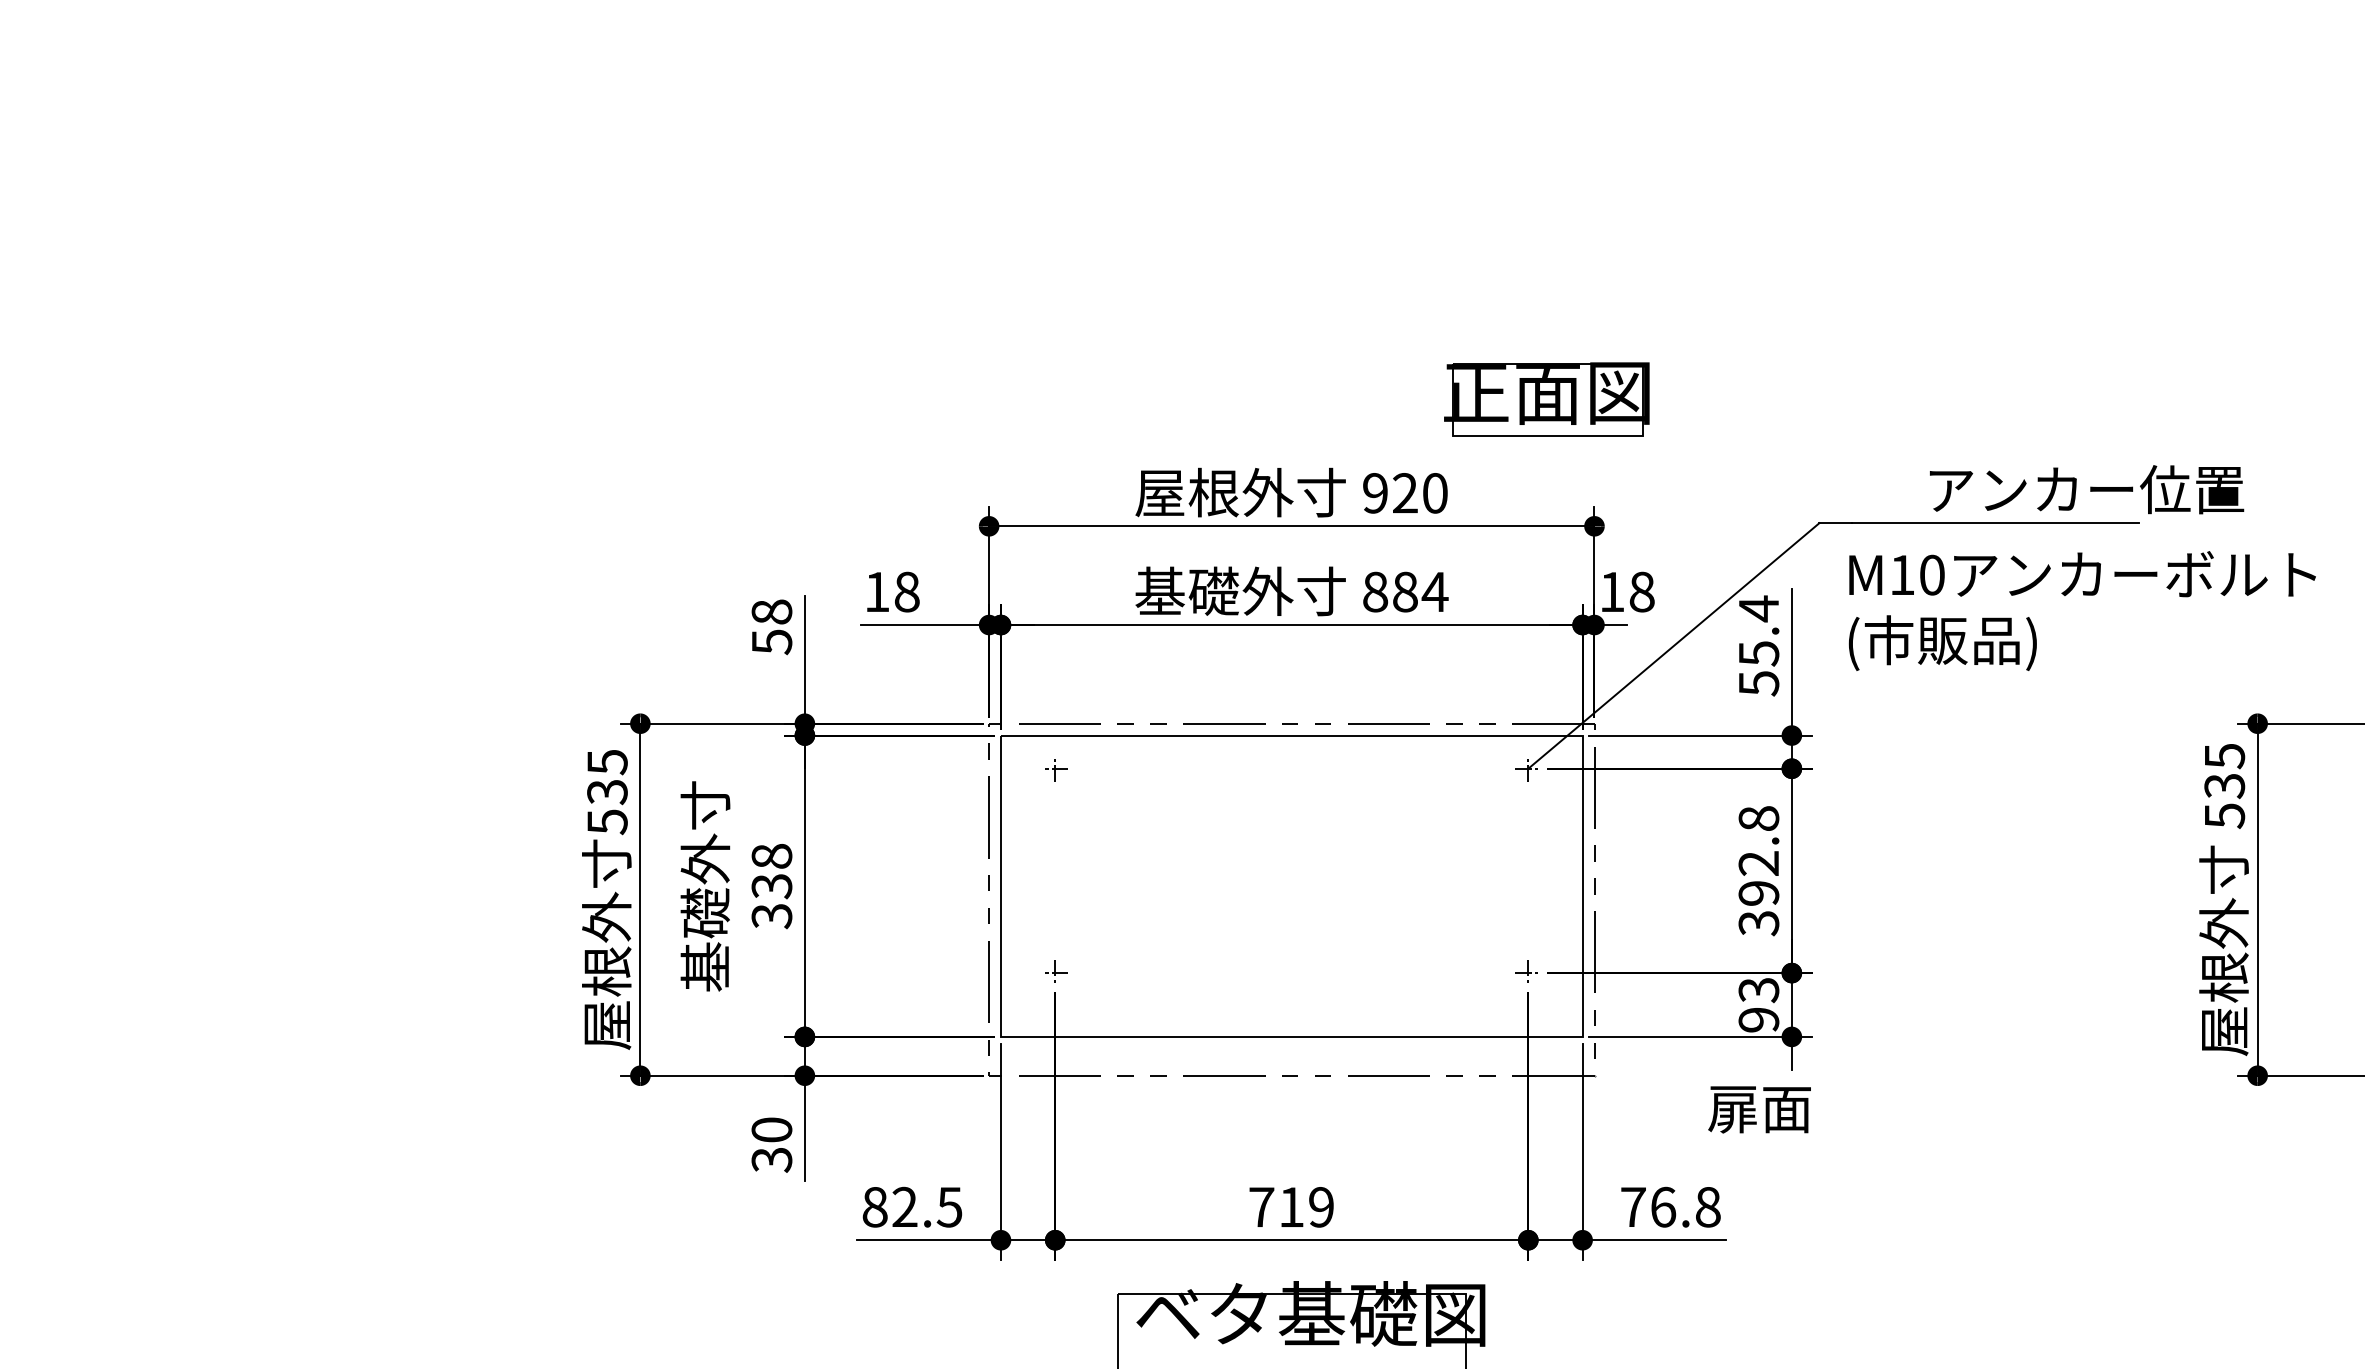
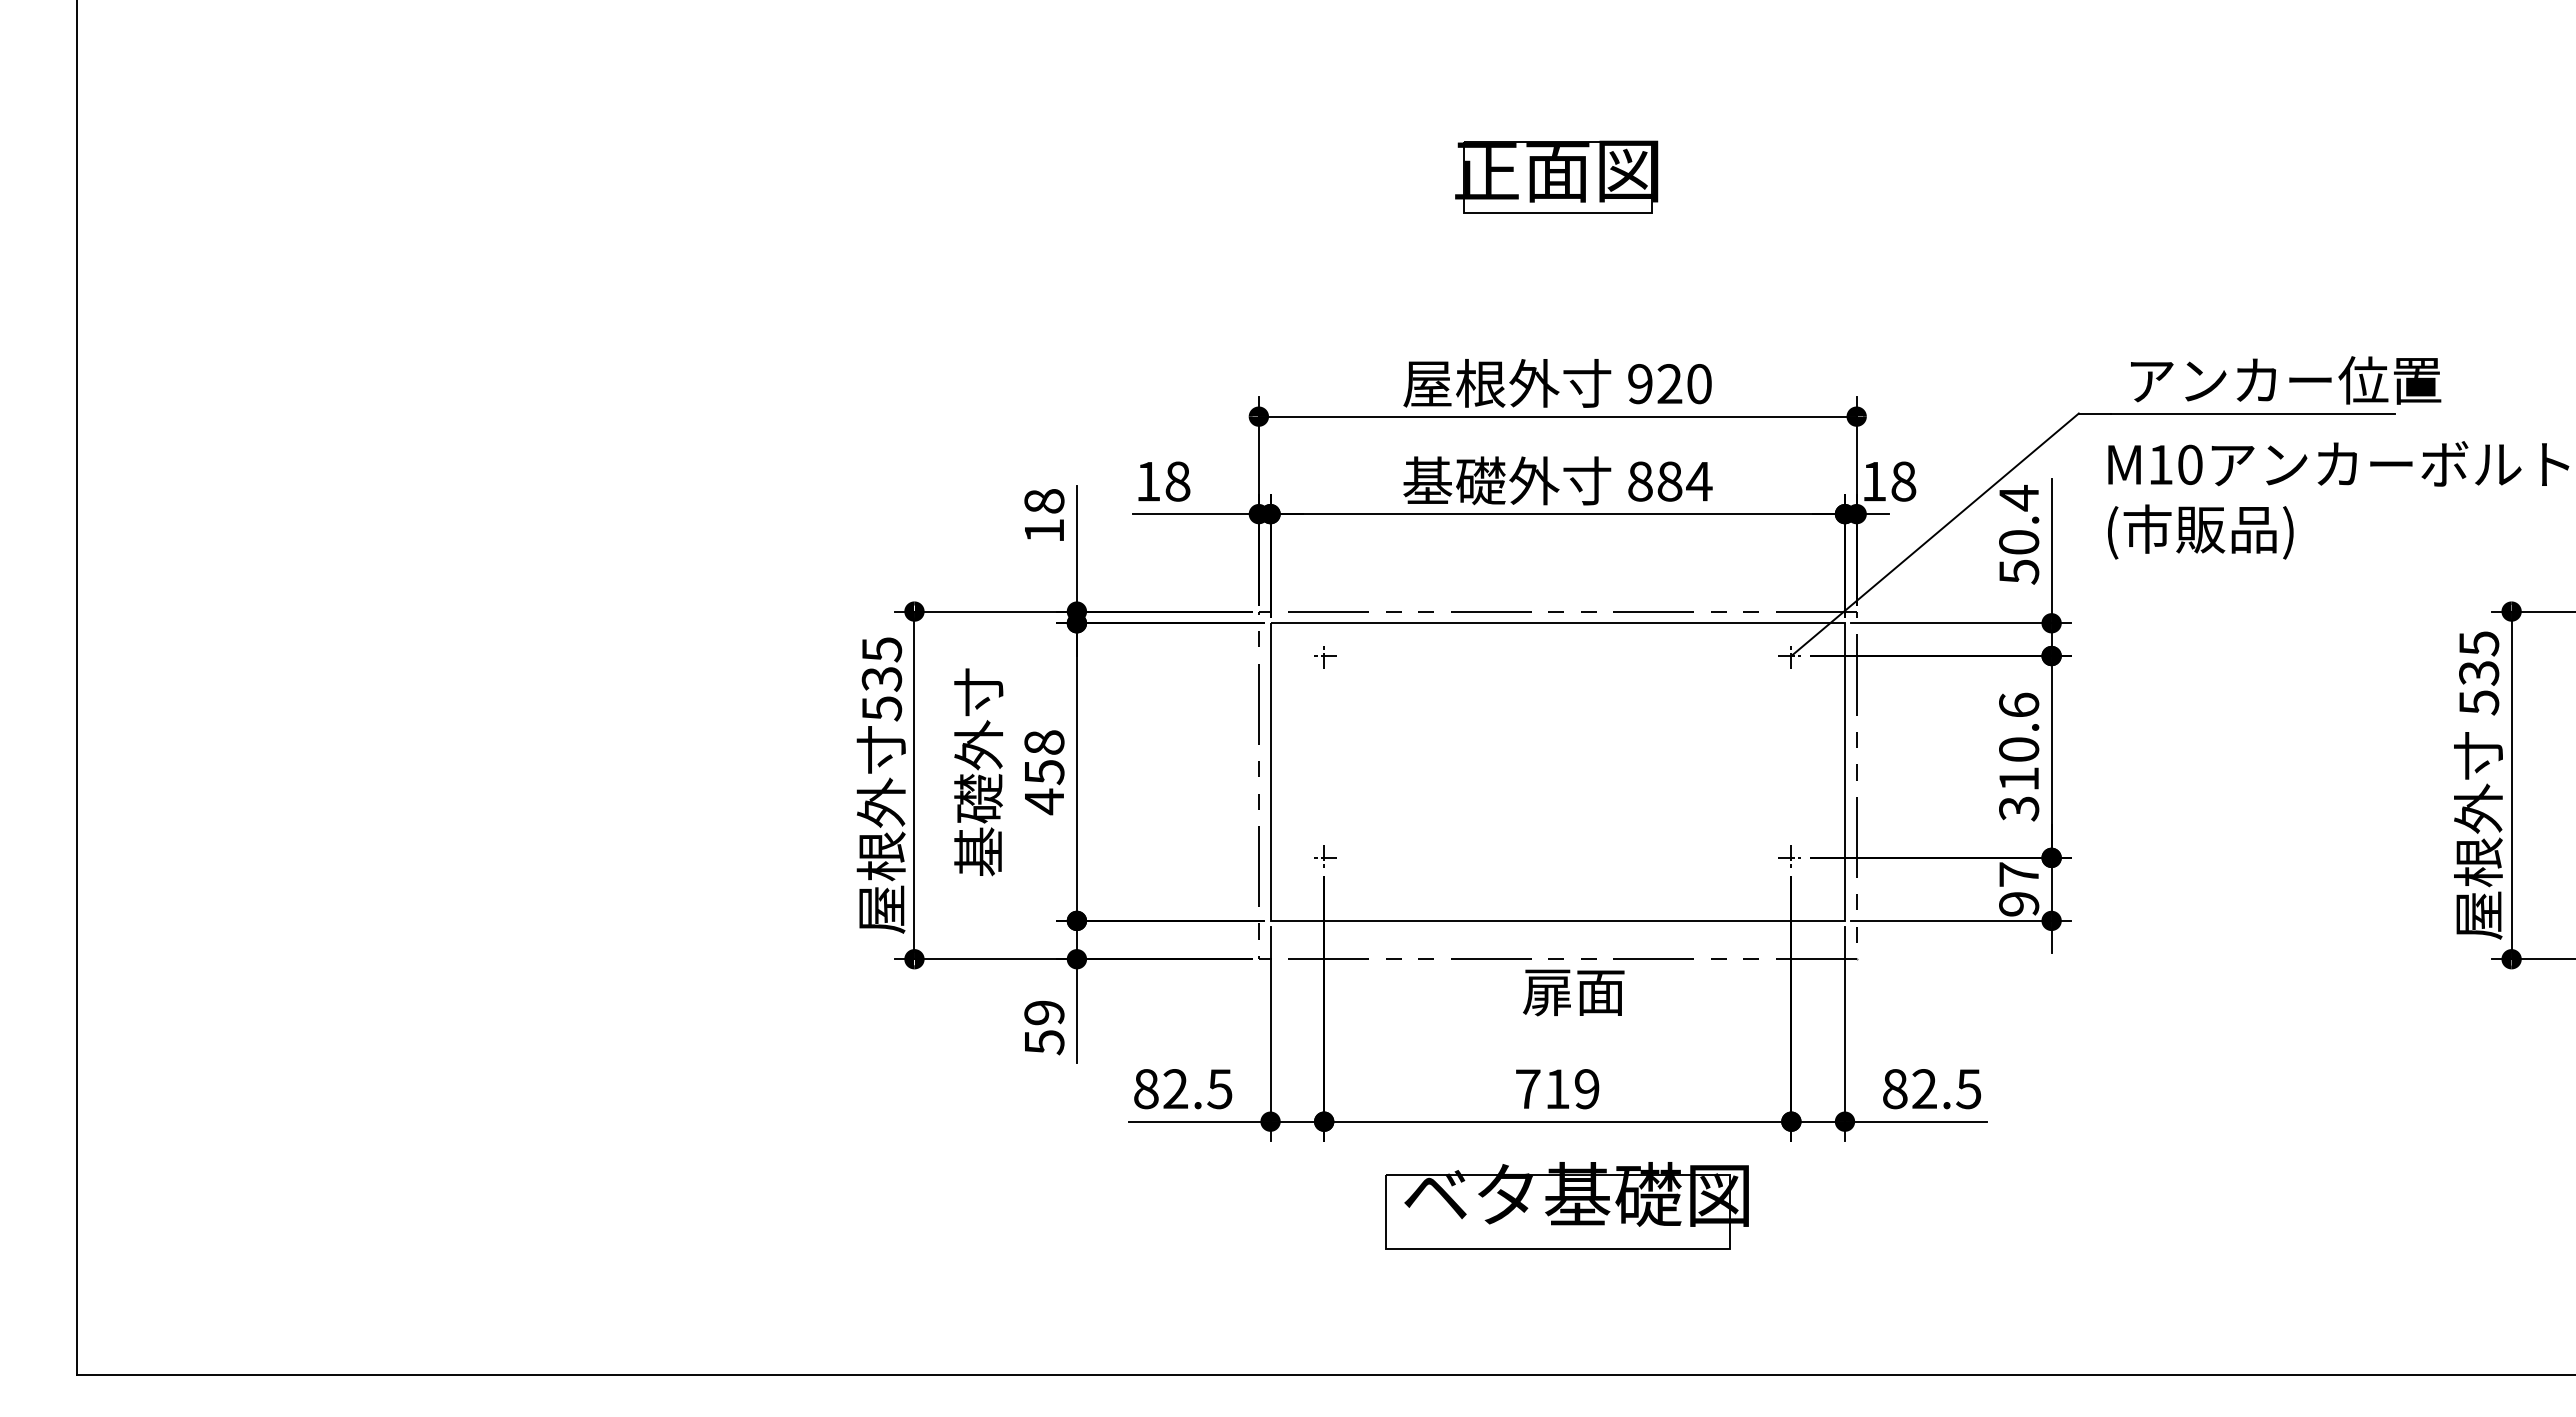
part: (1546, 398) -> (1556, 176), moved
text: (2087, 489) -> (2286, 380), moved
text: (772, 641) -> (1044, 530), 58 -> 18
text: (1759, 653) -> (2019, 542), 55.4 -> 50.4
text: (1759, 855) -> (2019, 741), 392.8 -> 310.6
text: (772, 901) -> (1044, 787), 338 -> 458
text: (1759, 989) -> (2019, 874), 93 -> 97
text: (1759, 1109) -> (1573, 992), moved
text: (772, 1144) -> (1044, 1027), 30 -> 59
text: (1671, 1207) -> (1932, 1089), 76.8 -> 82.5

